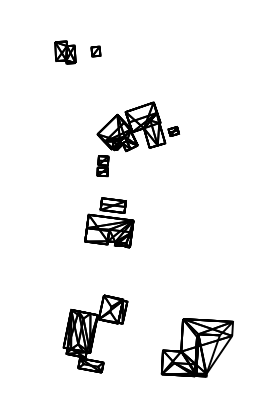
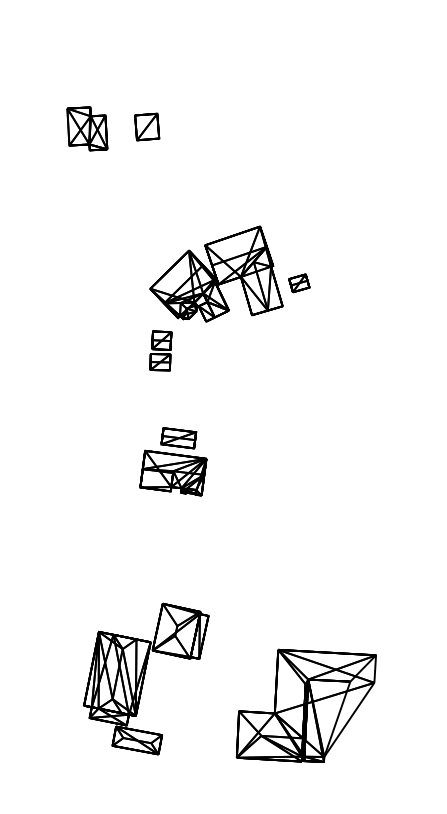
part: (95, 51) -> (146, 126), size x1.4
part: (109, 222) -> (173, 461), size x0.7
part: (196, 347) -> (304, 705), moved

